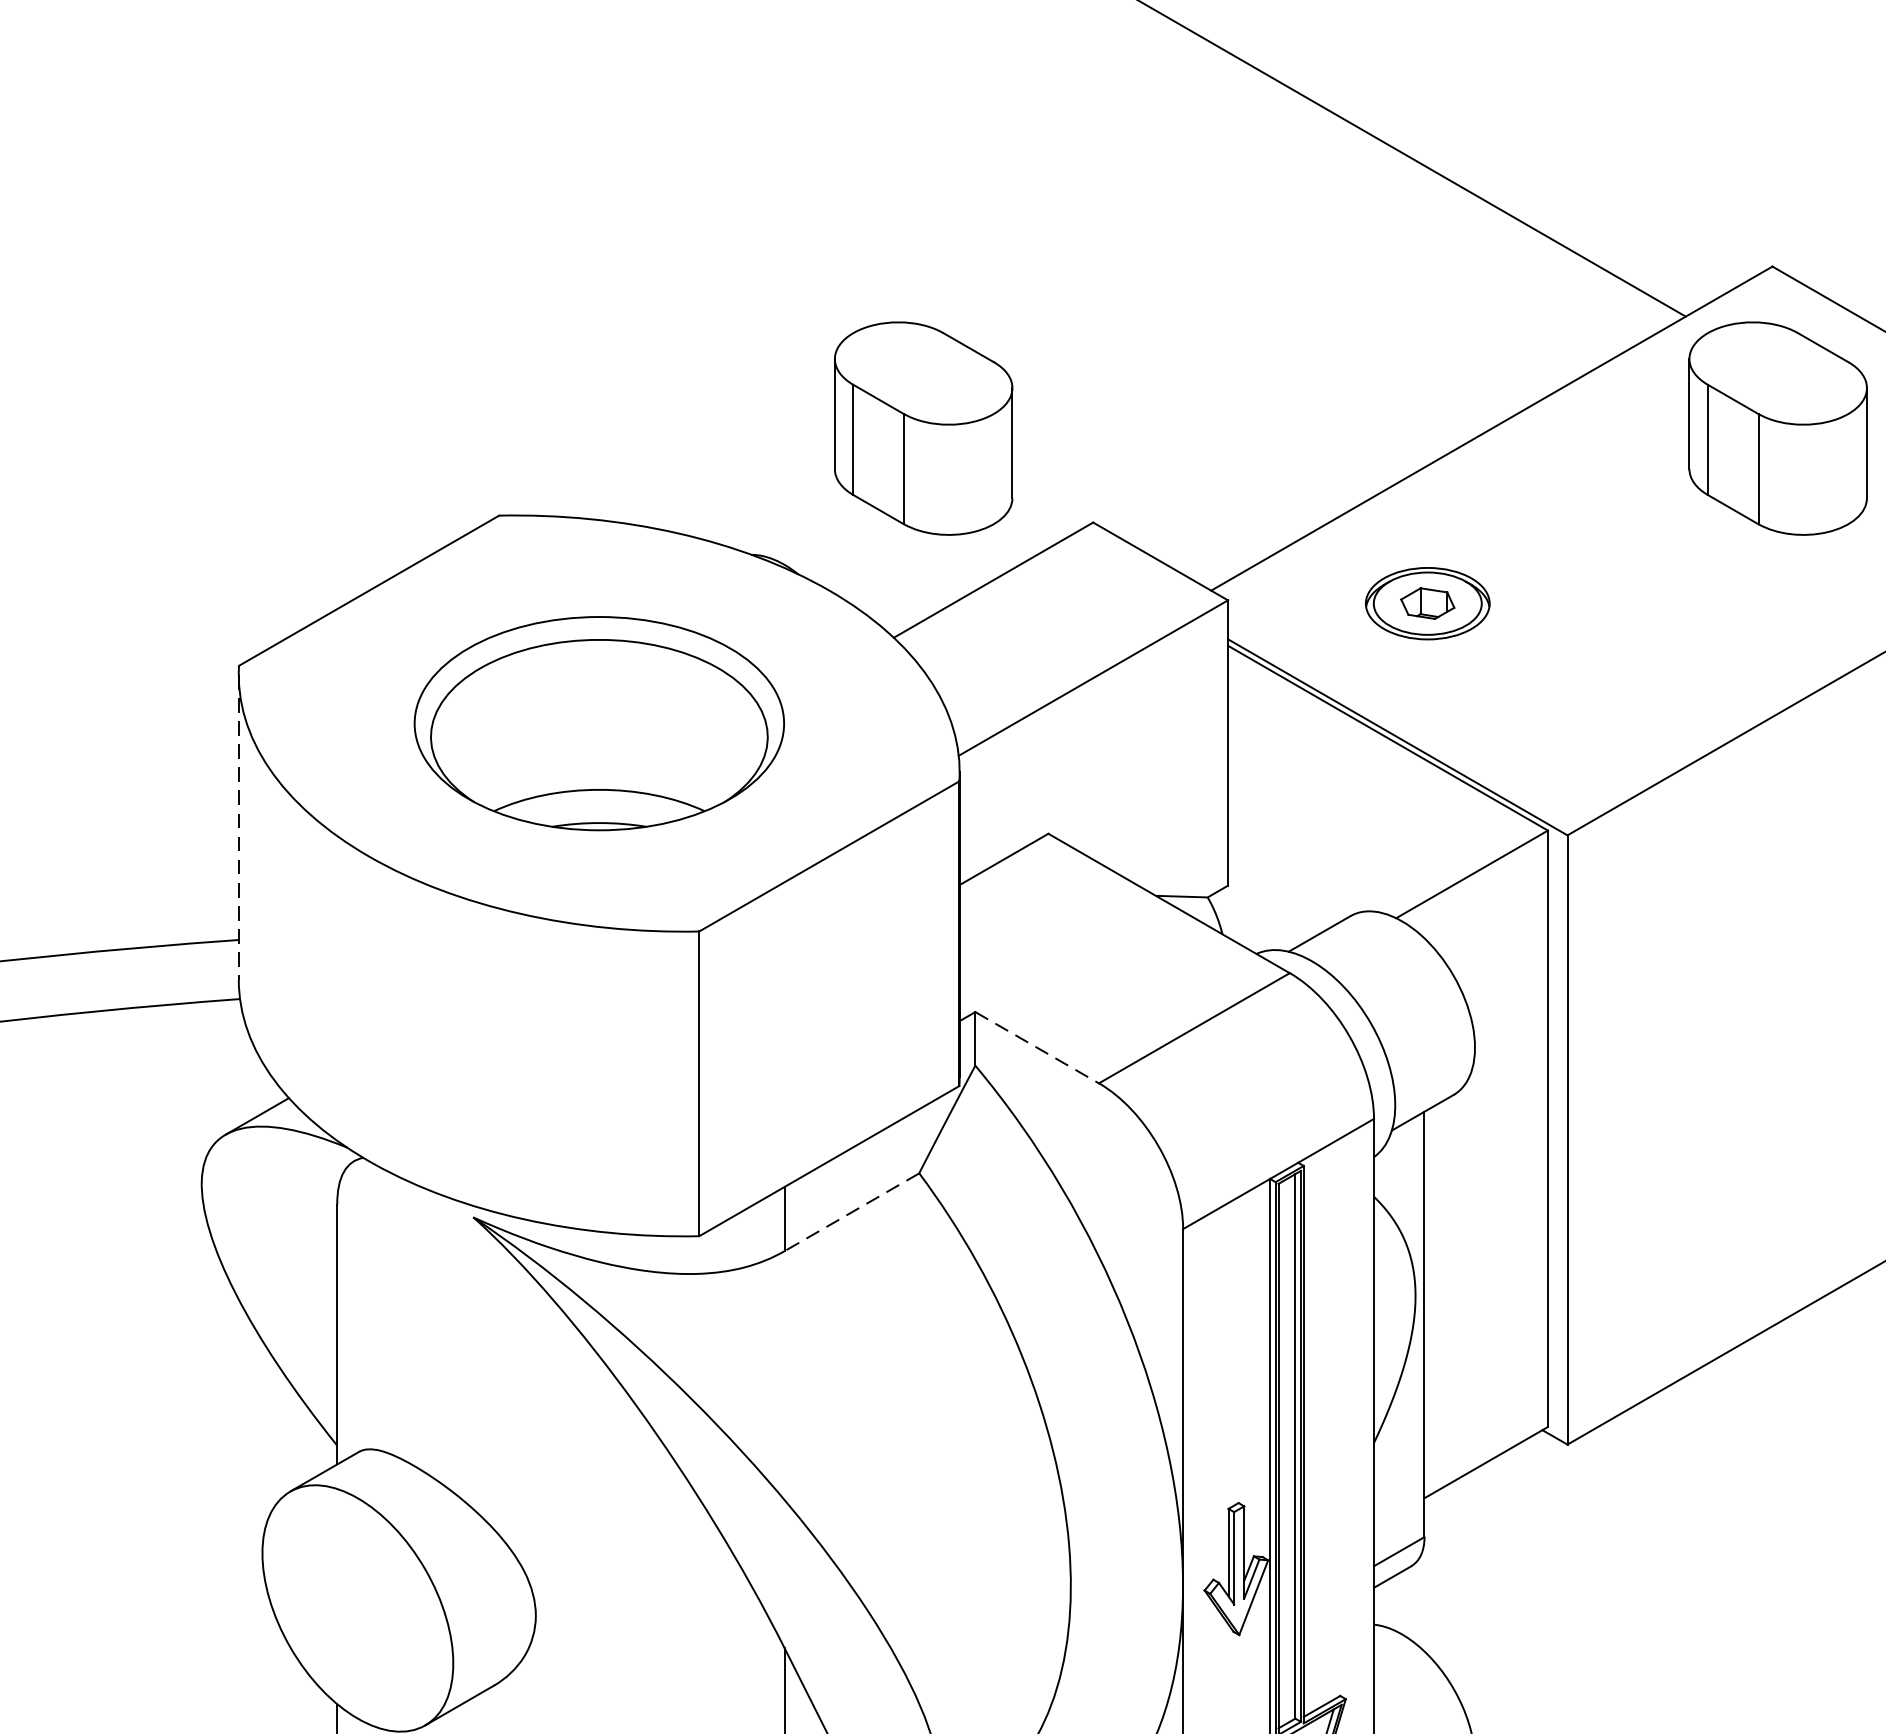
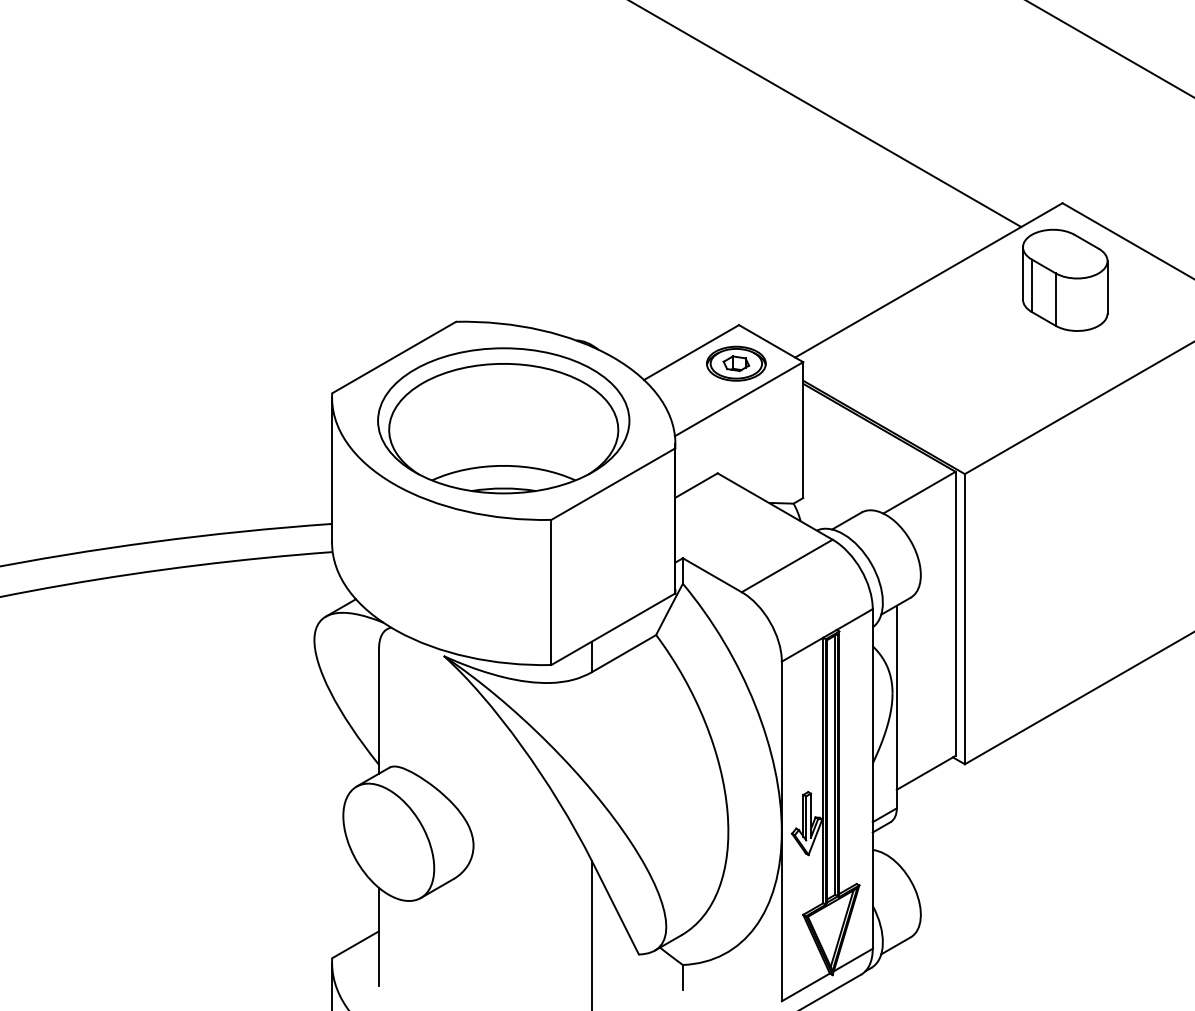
part: (924, 426) -> (658, 279), removed
part: (1428, 603) -> (736, 363), moved
part: (598, 722) -> (503, 420), size x1.43
line: (239, 827) -> (332, 470), dashed -> solid
line: (1037, 1048) -> (712, 575), dashed -> solid
line: (850, 1212) -> (623, 653), dashed -> solid

